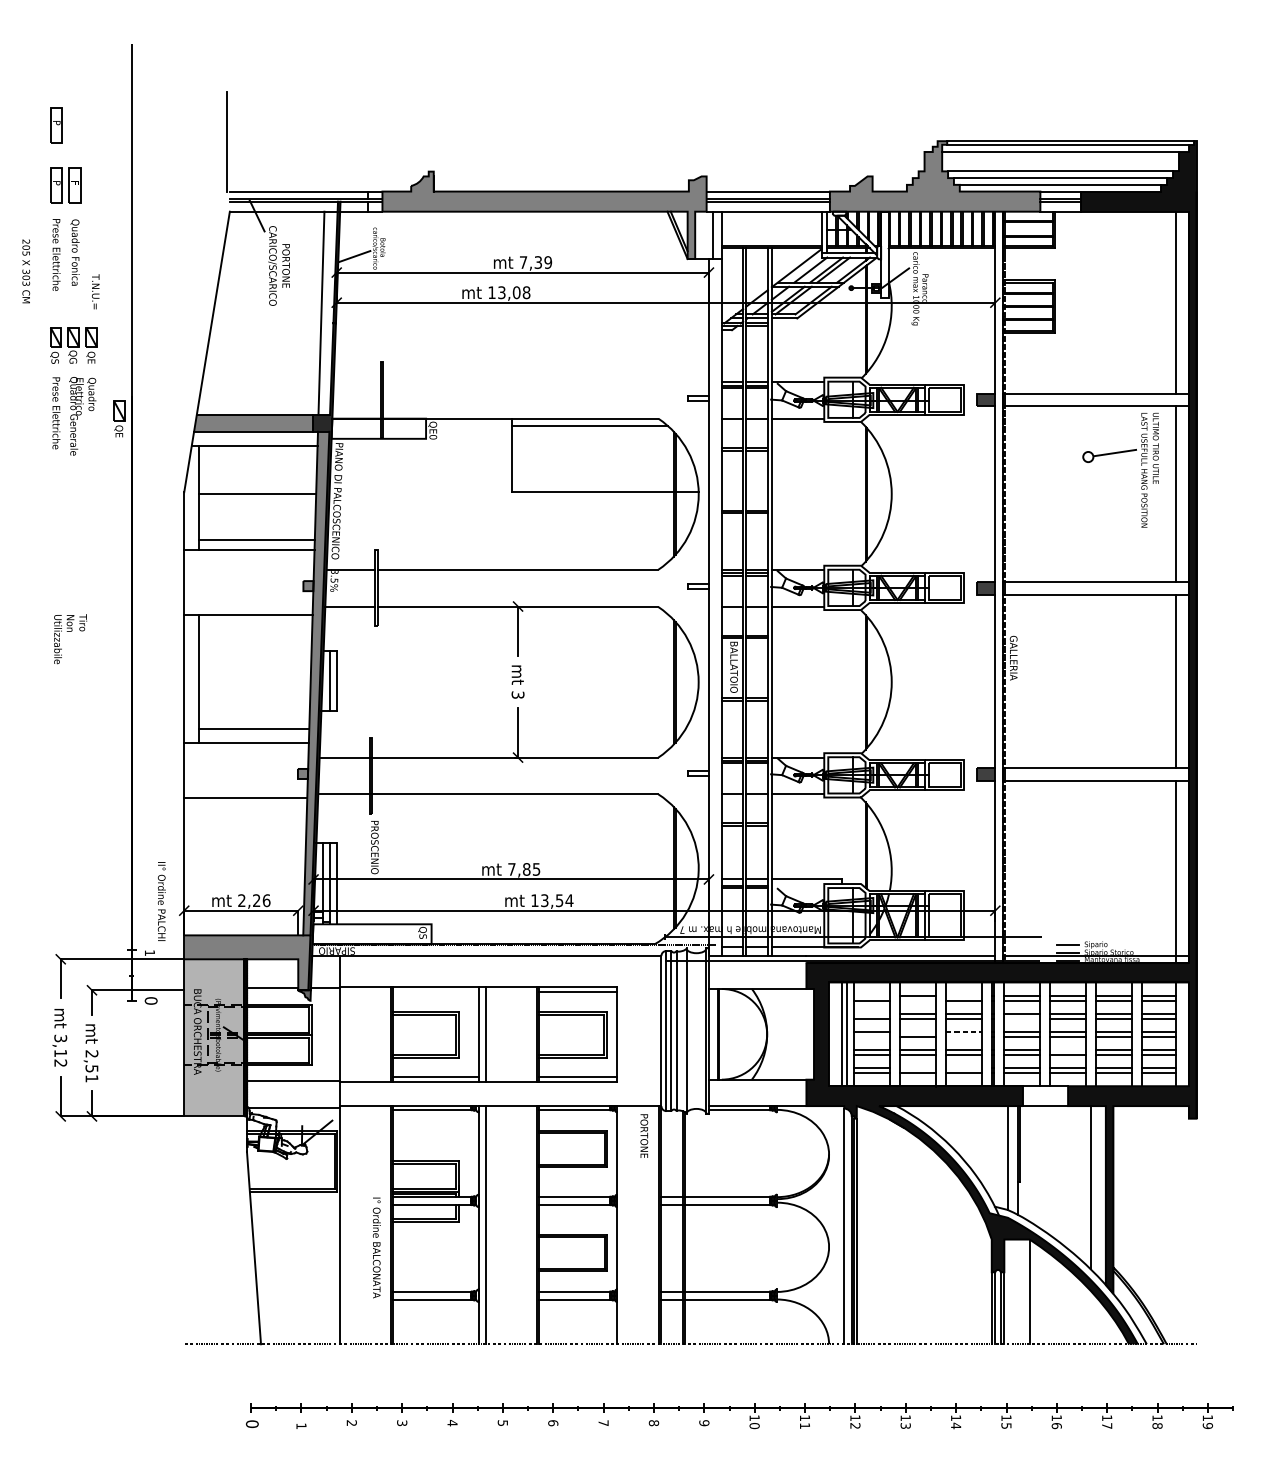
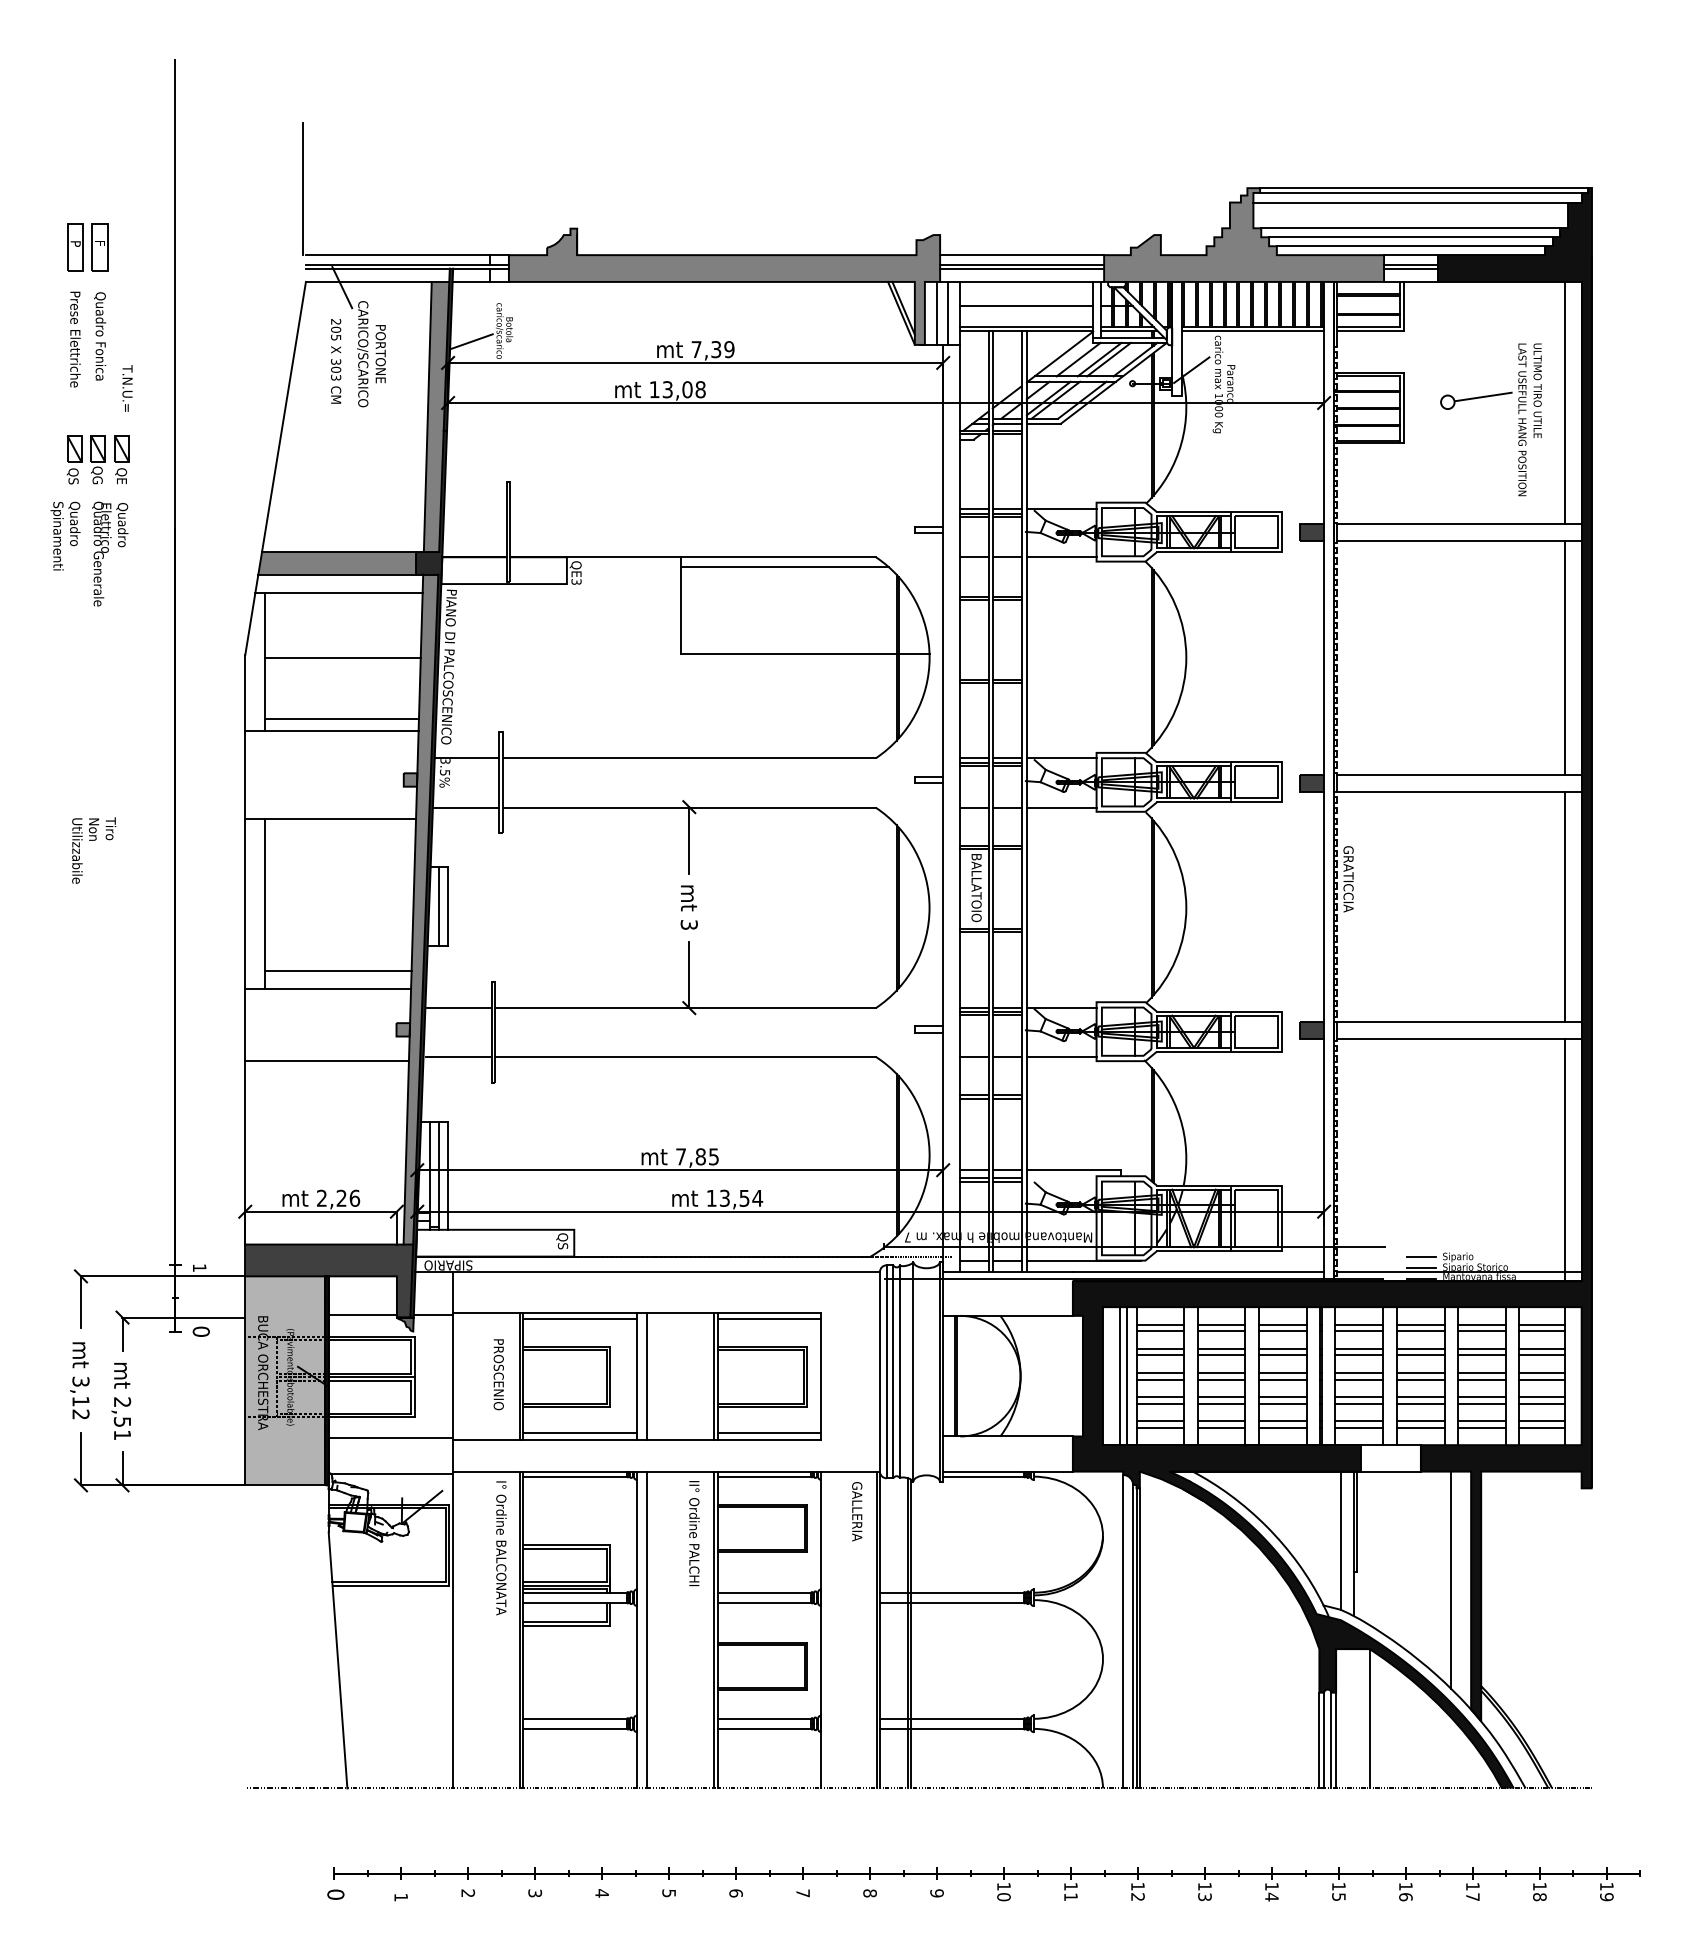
part: (56, 125) -> (75, 167), removed
line: (771, 230) -> (1026, 306), added
line: (703, 234) -> (936, 312), added
text: (26, 271) -> (336, 361), moved
fill: (328, 312) -> (436, 416), added
text: (49, 412) -> (65, 549), Prese Elettriche -> Quadro Spinamenti
part: (119, 418) -> (158, 557), removed
text: (433, 436) -> (576, 581), QE0 -> QE3
part: (1118, 453) -> (1488, 397), moved
text: (1013, 663) -> (1348, 883), GALLERIA -> GRATICCIA
text: (374, 847) -> (498, 1374), moved
text: (161, 901) -> (694, 1533), moved
fill: (247, 962) -> (329, 1280), added
line: (436, 991) -> (580, 1319), added
line: (872, 995) -> (1160, 1324), added
line: (964, 995) -> (1282, 1324), added
line: (918, 1000) -> (1221, 1331), added
line: (872, 1013) -> (1160, 1348), added
line: (1021, 1018) -> (1359, 1355), added
line: (918, 1031) -> (1221, 1372), added
line: (964, 1031) -> (1282, 1372), dashed -> solid
line: (872, 1036) -> (1160, 1379), added
line: (964, 1036) -> (1282, 1379), added
line: (1067, 1049) -> (1420, 1396), added
line: (918, 1068) -> (1221, 1421), added
line: (964, 1068) -> (1282, 1421), added
text: (644, 1136) -> (857, 1511), PORTONE -> GALLERIA
text: (376, 1248) -> (501, 1548), moved

